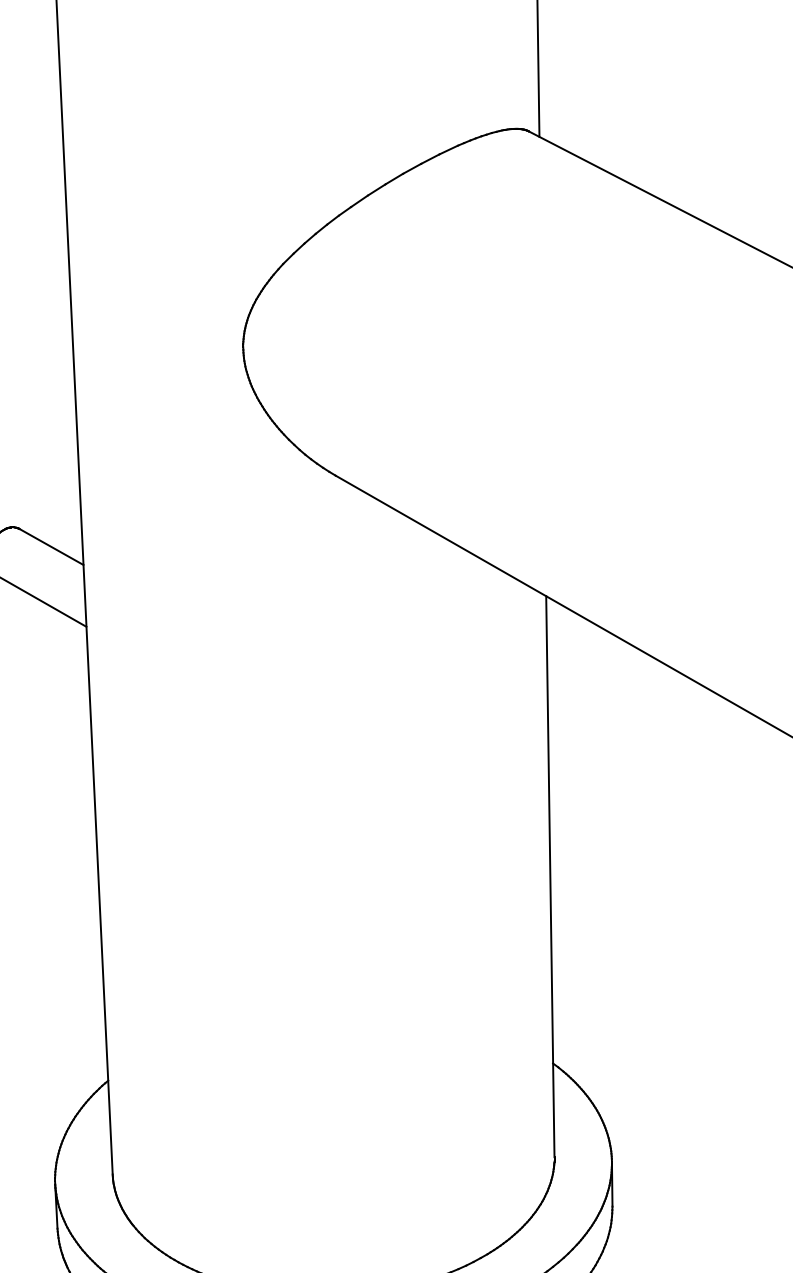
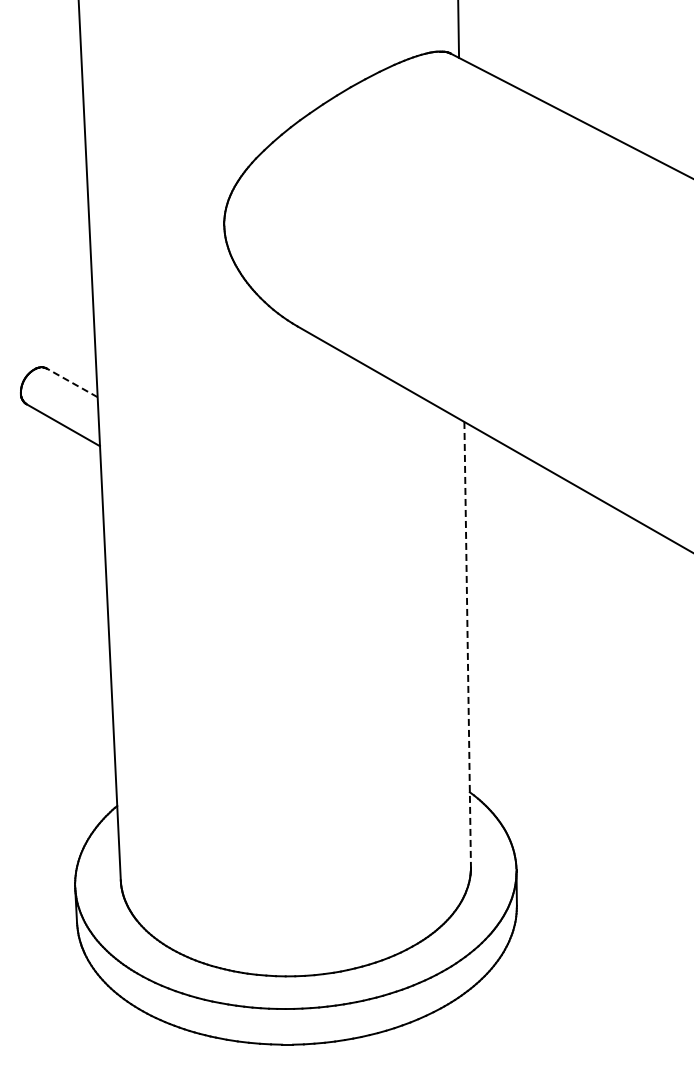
line: (50, 546) -> (71, 382), solid -> dashed
line: (550, 876) -> (467, 644), solid -> dashed

